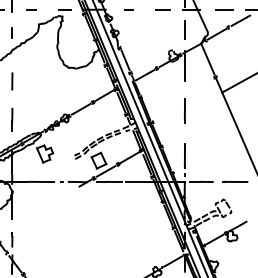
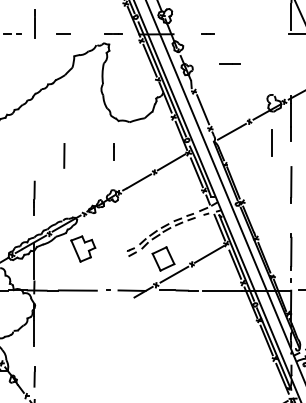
line: (162, 9) -> (229, 63), moved
line: (184, 29) -> (271, 142), moved
line: (11, 32) -> (112, 151), moved
line: (12, 81) -> (64, 155), moved

